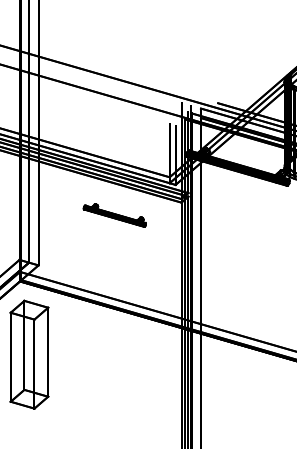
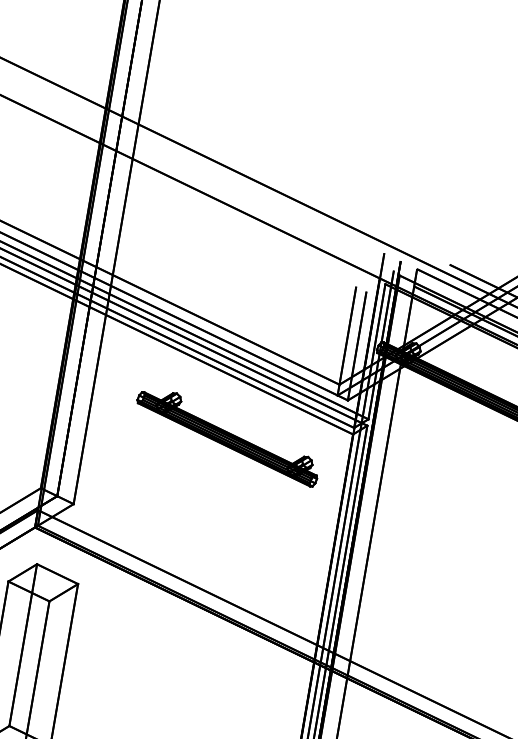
part: (114, 215) -> (227, 436), size x1.67

